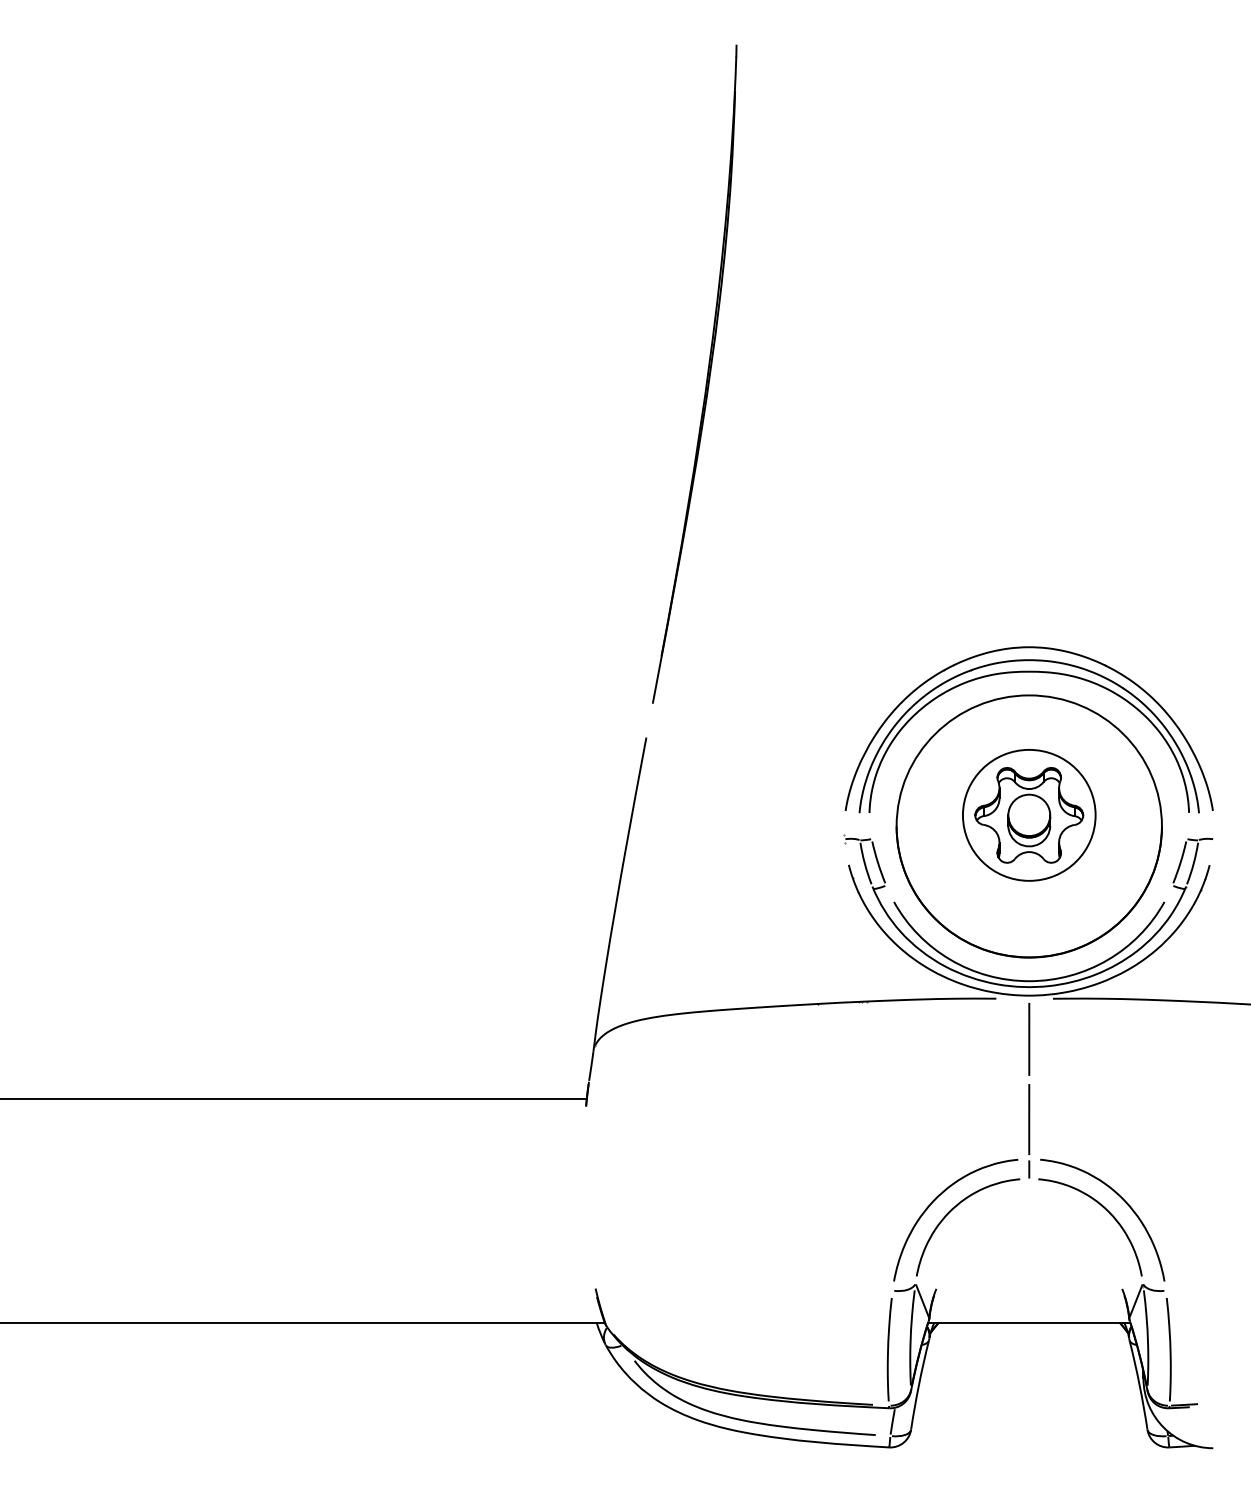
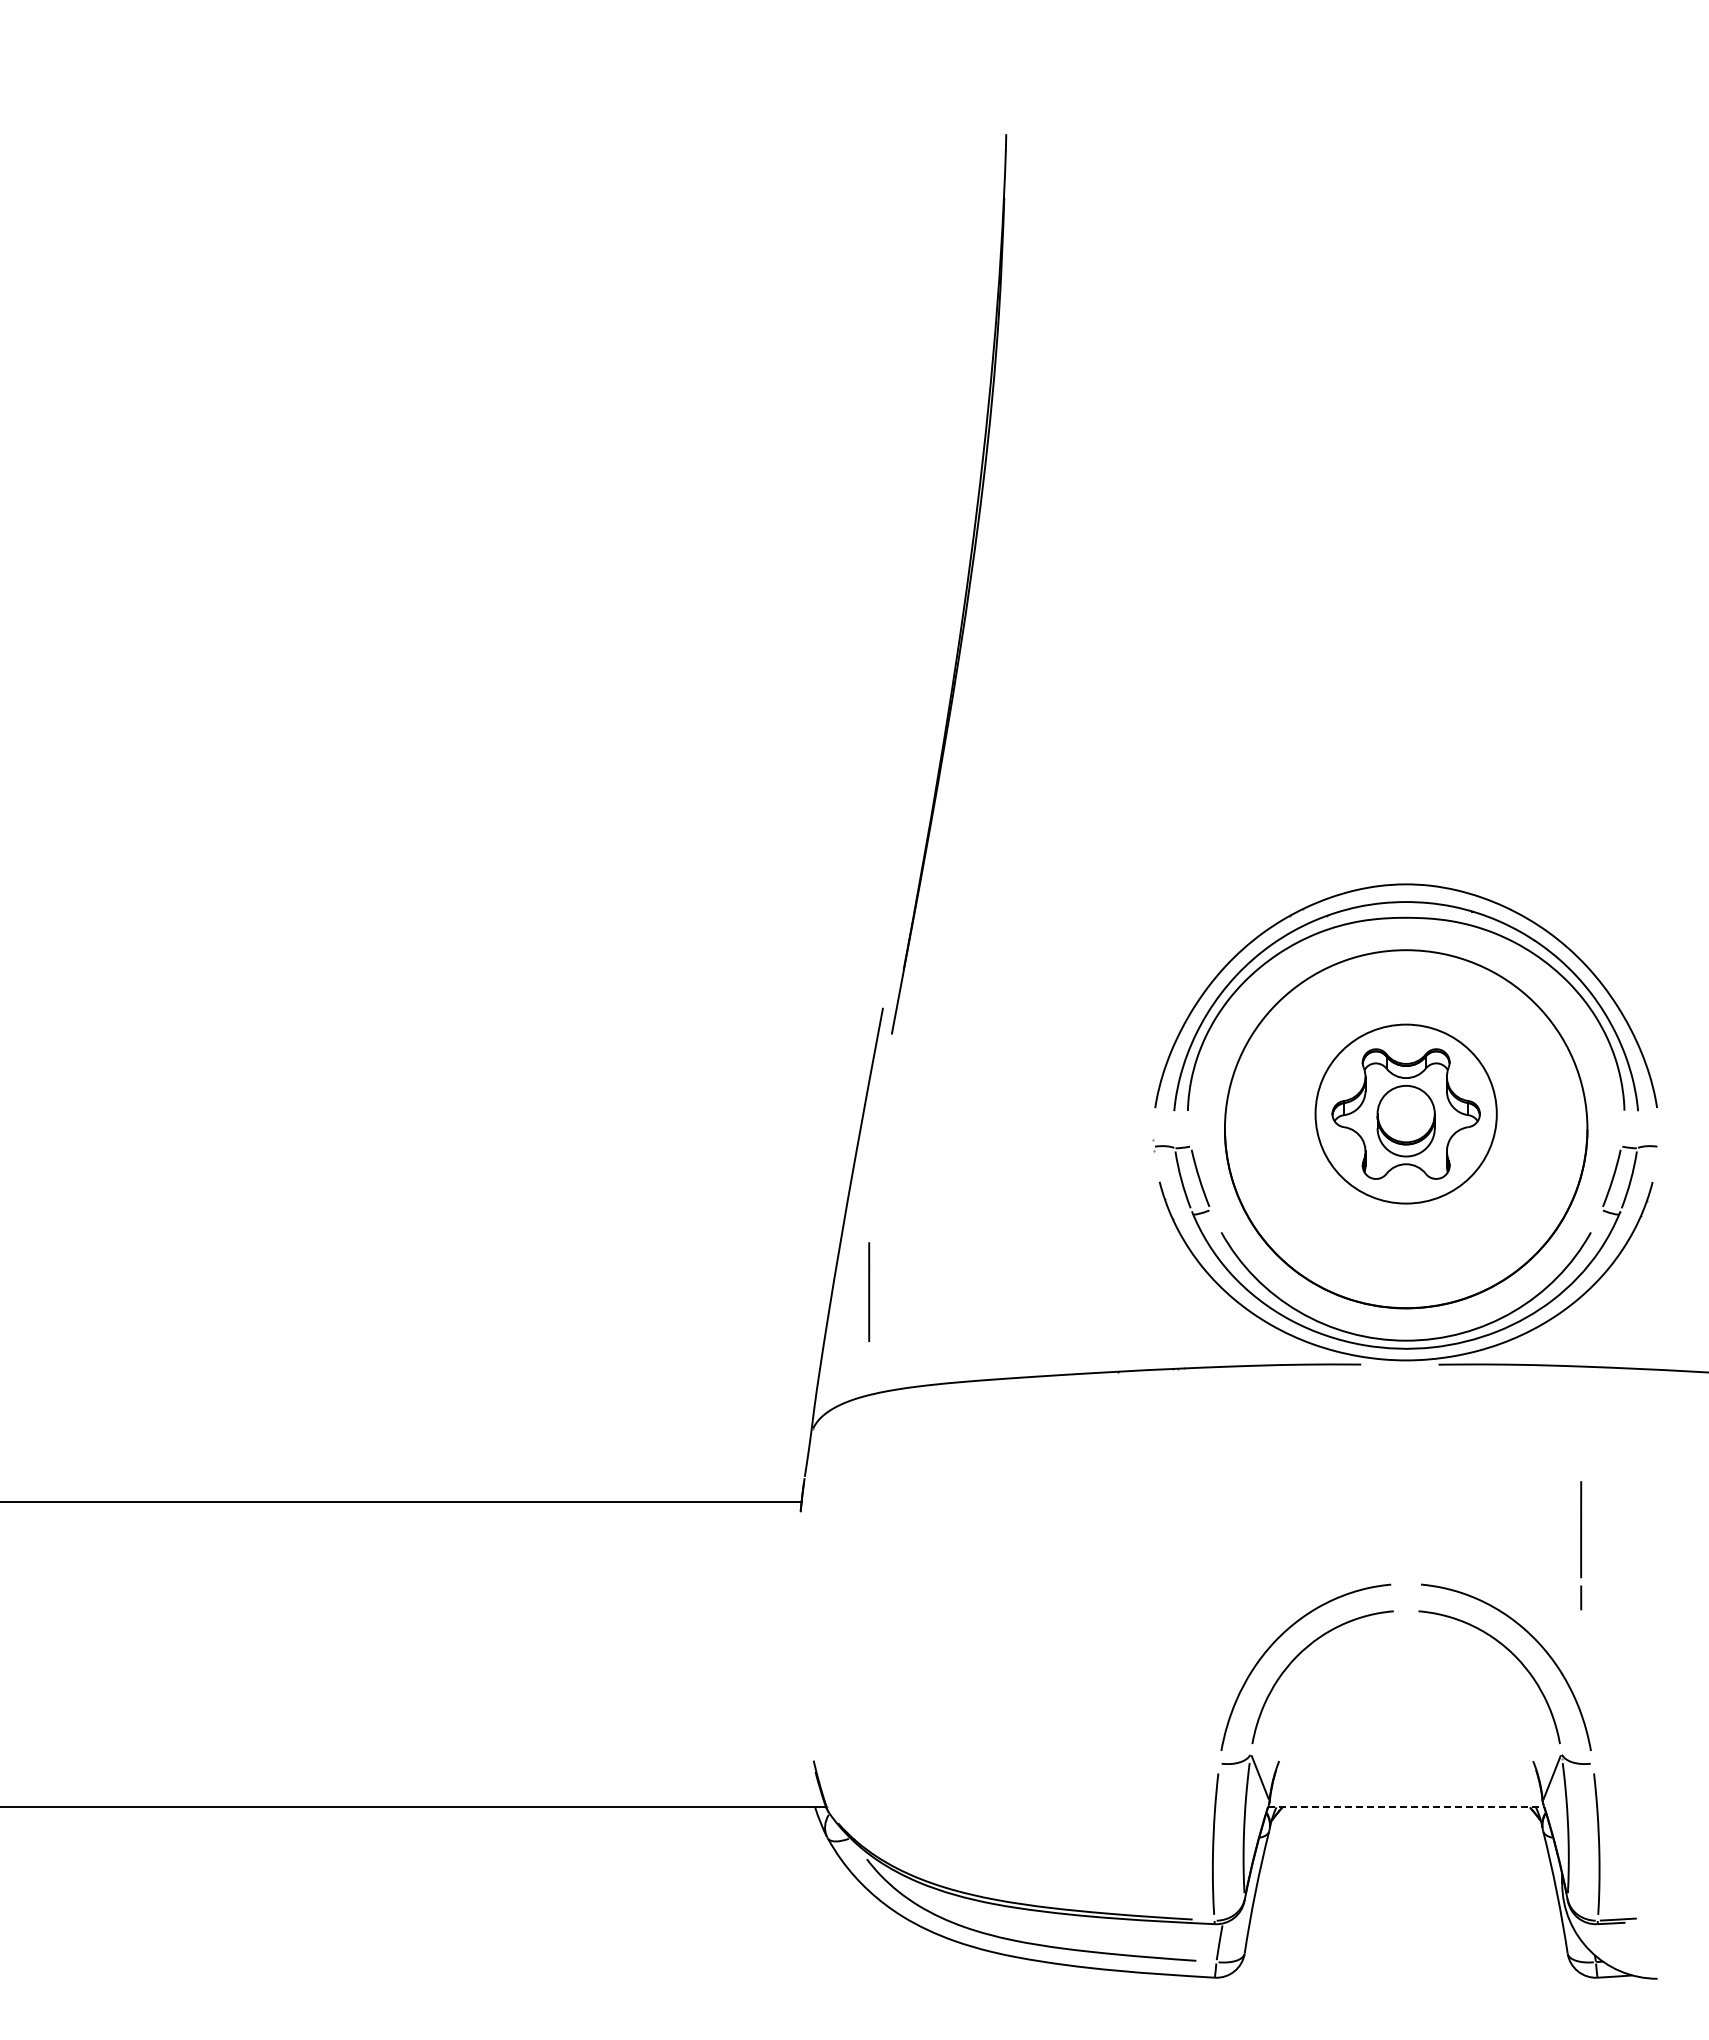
part: (706, 377) -> (965, 588), moved
line: (1029, 1038) -> (869, 1291), moved
line: (1029, 1131) -> (1581, 1545), moved
line: (1029, 1322) -> (1406, 1807), solid -> dashed

